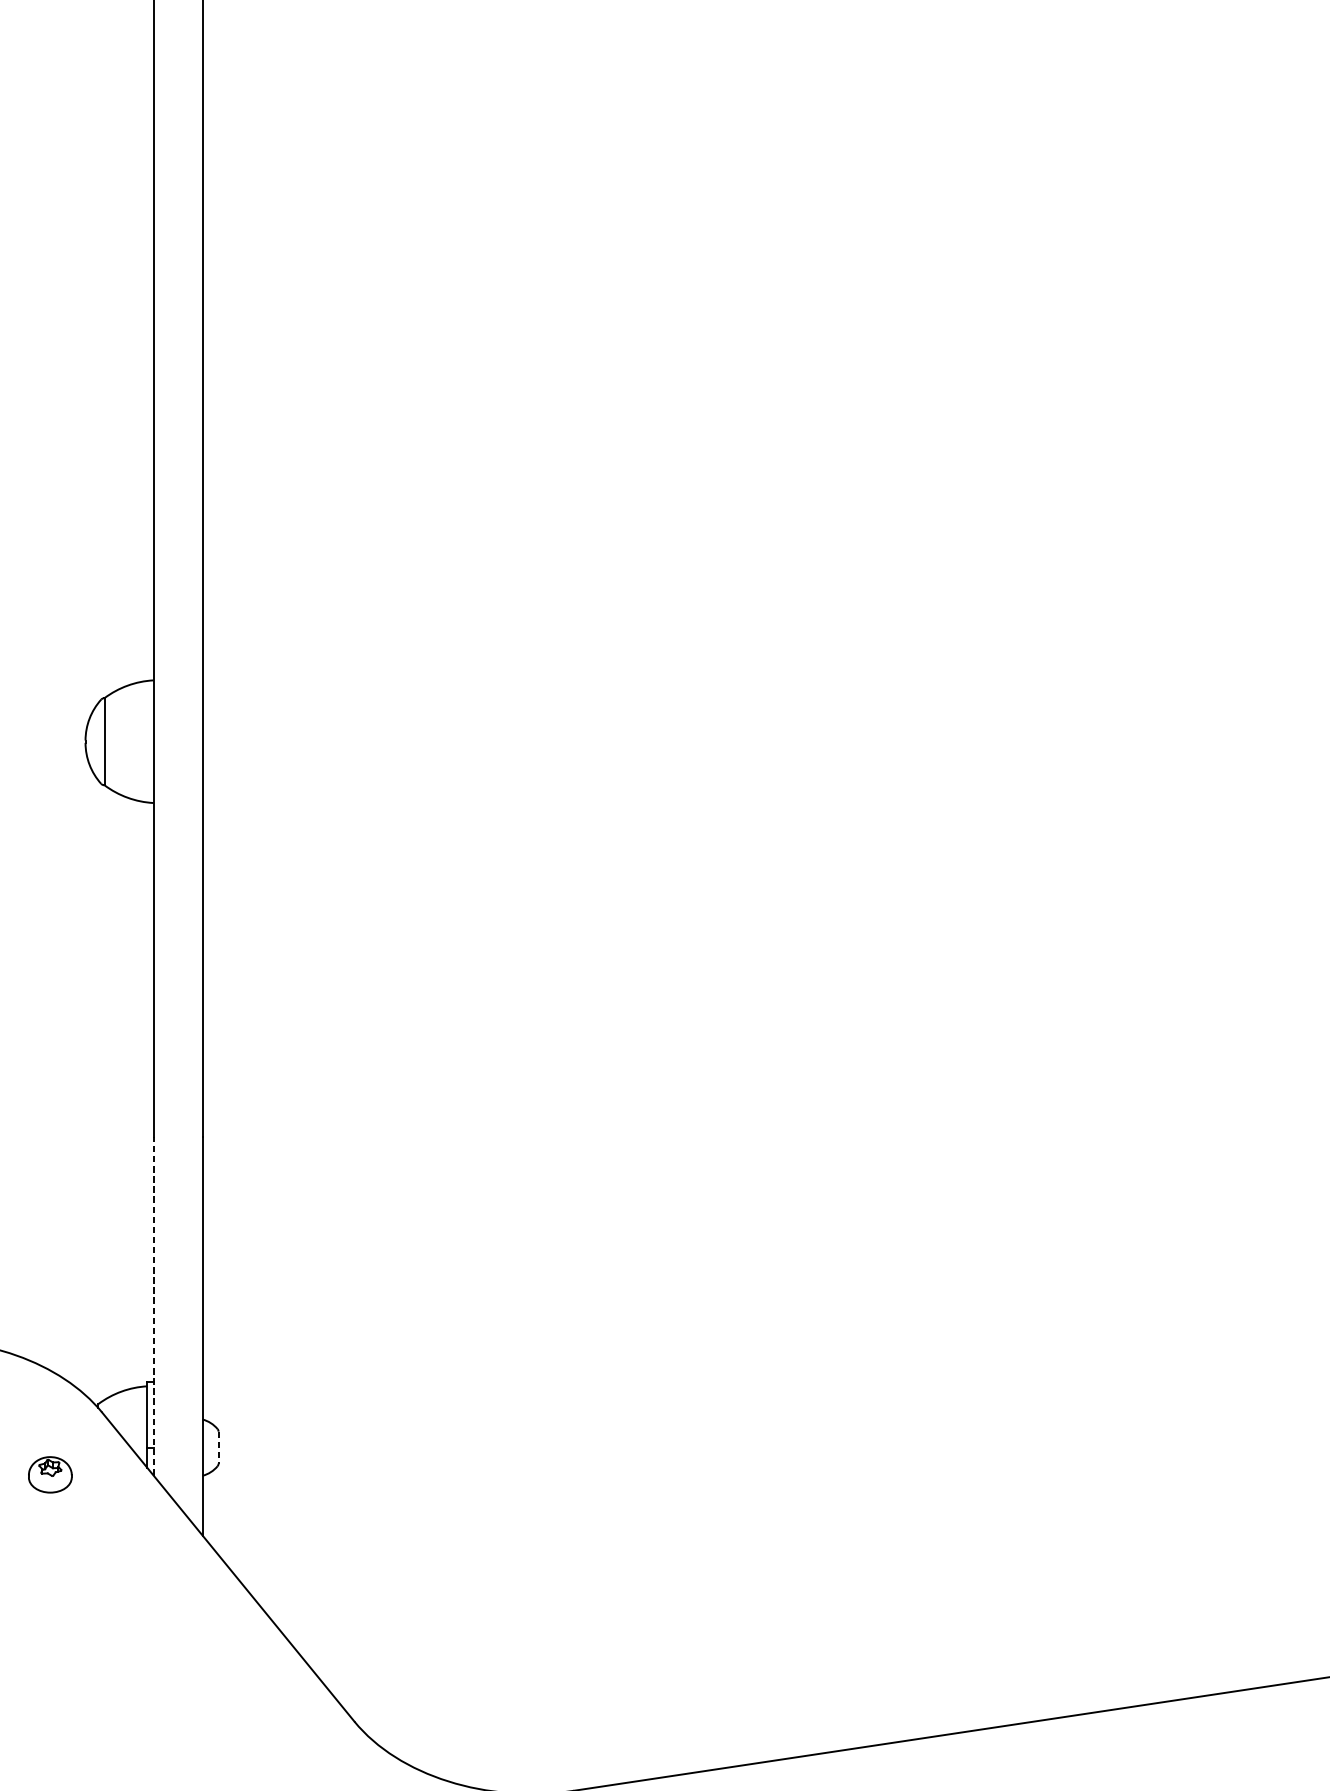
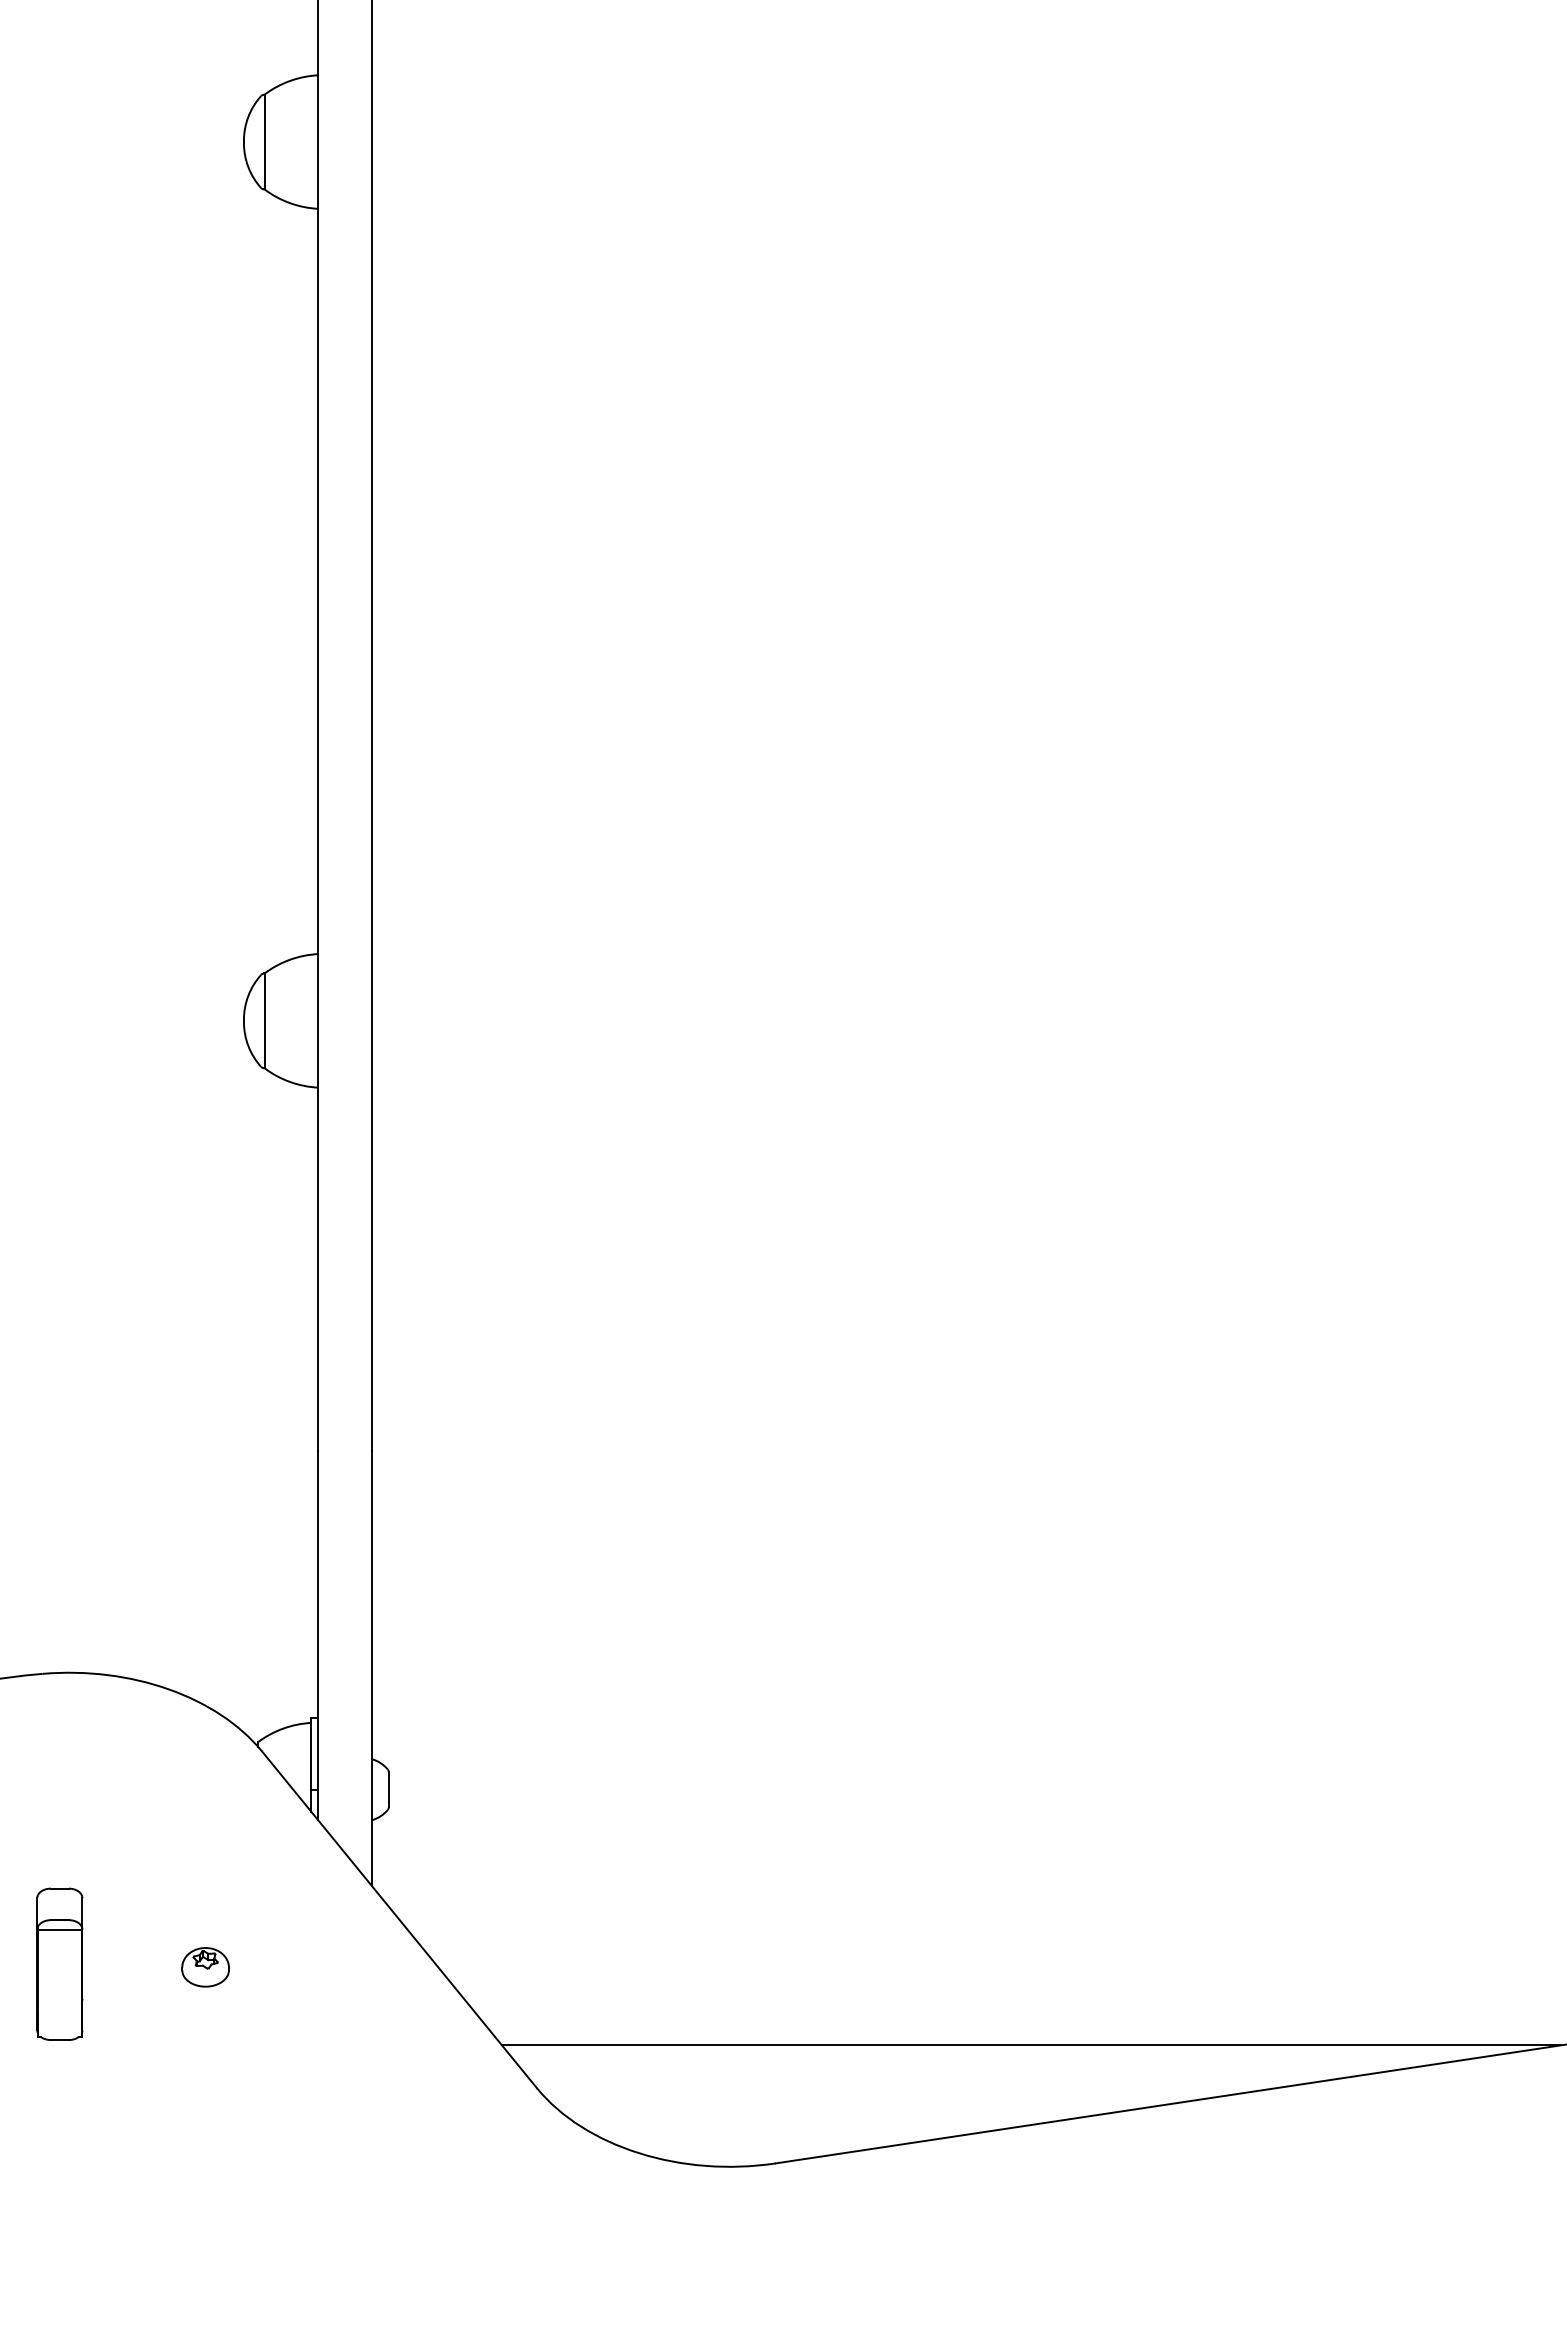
line: (153, 1306) -> (318, 1635), dashed -> solid
line: (218, 1448) -> (388, 1790), dashed -> solid
part: (50, 1475) -> (205, 1967), moved
line: (808, 1682) -> (1031, 2045), added

